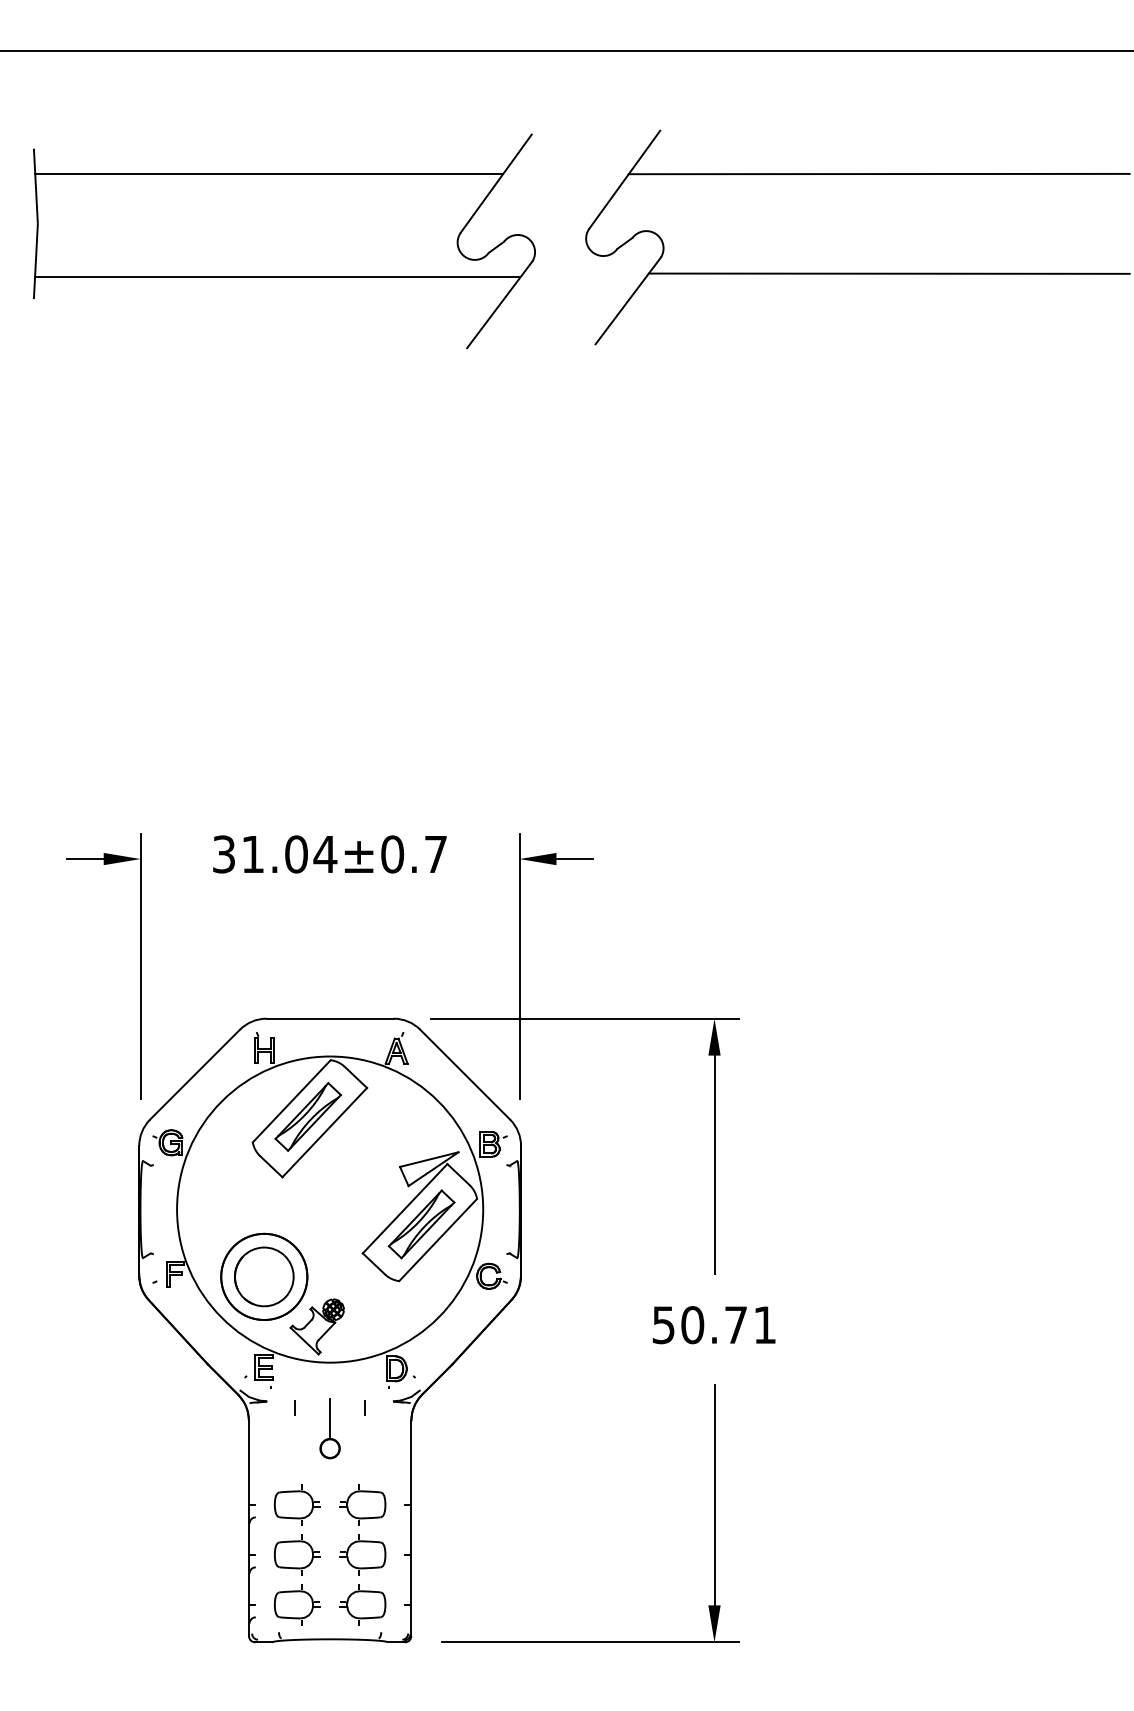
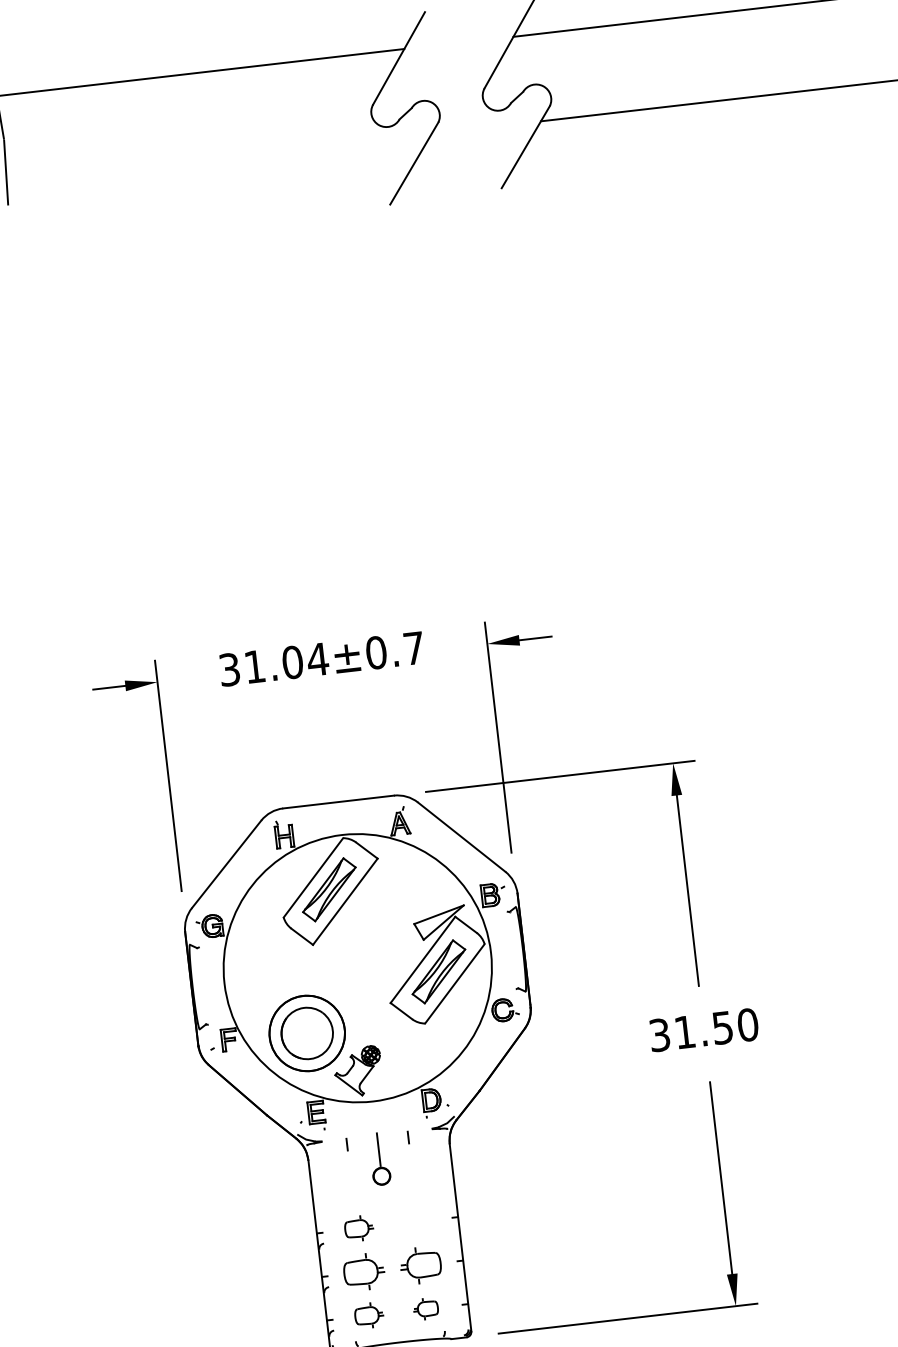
line: (277, 277) -> (218, 162), removed
text: (714, 1325) -> (704, 1030), 50.71 -> 31.50
part: (297, 1504) -> (359, 1228), size x0.7
part: (362, 1504) -> (415, 1221), removed
part: (297, 1604) -> (369, 1315), size x0.7
part: (362, 1604) -> (425, 1308), size x0.6

